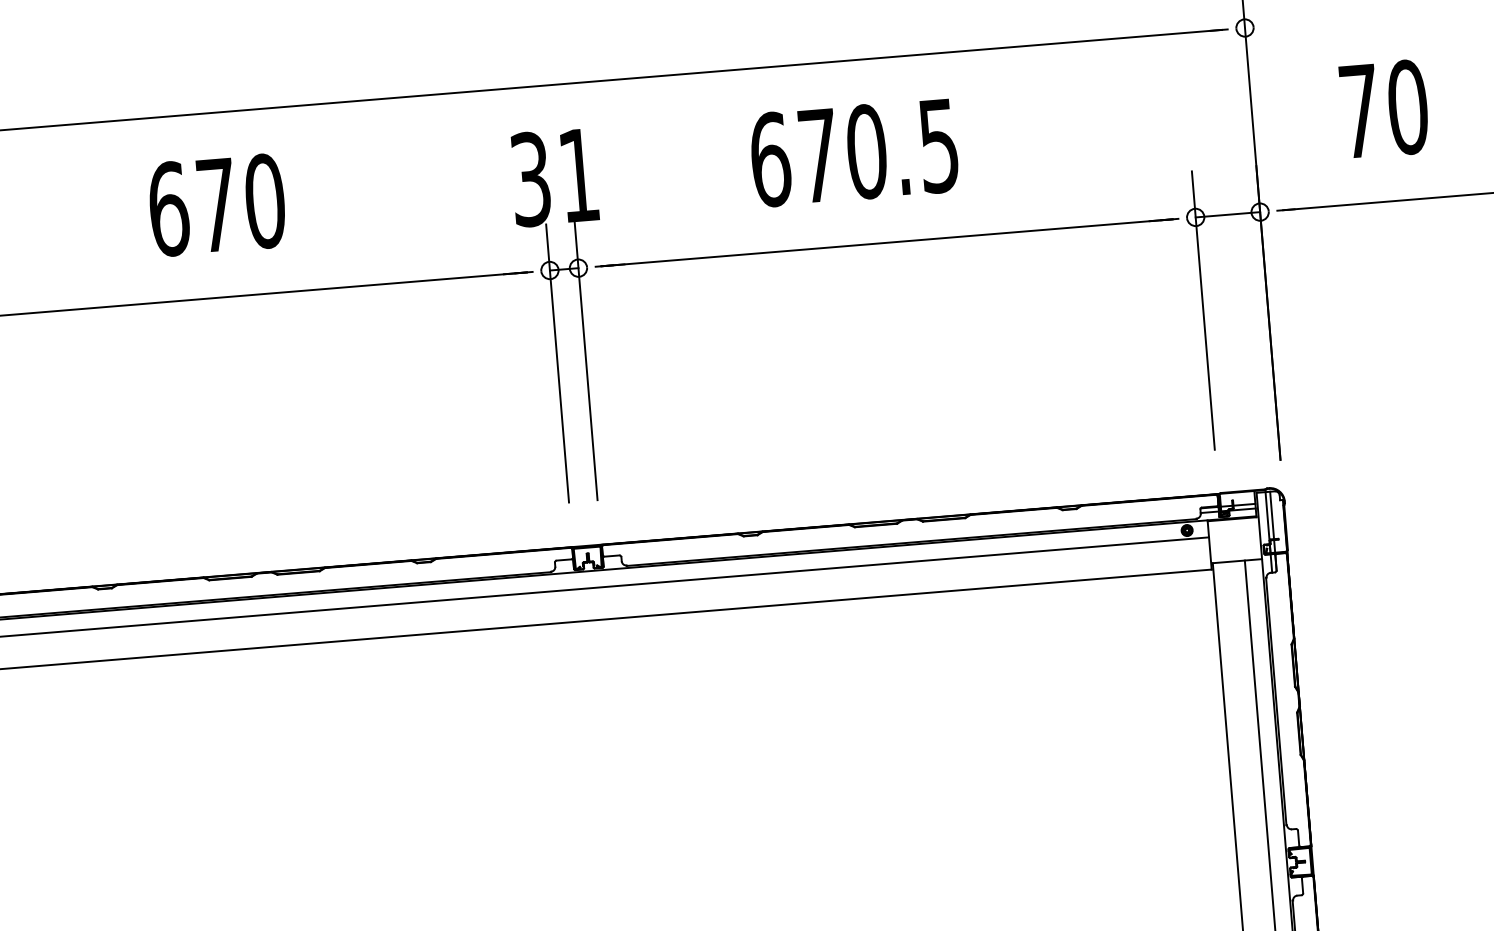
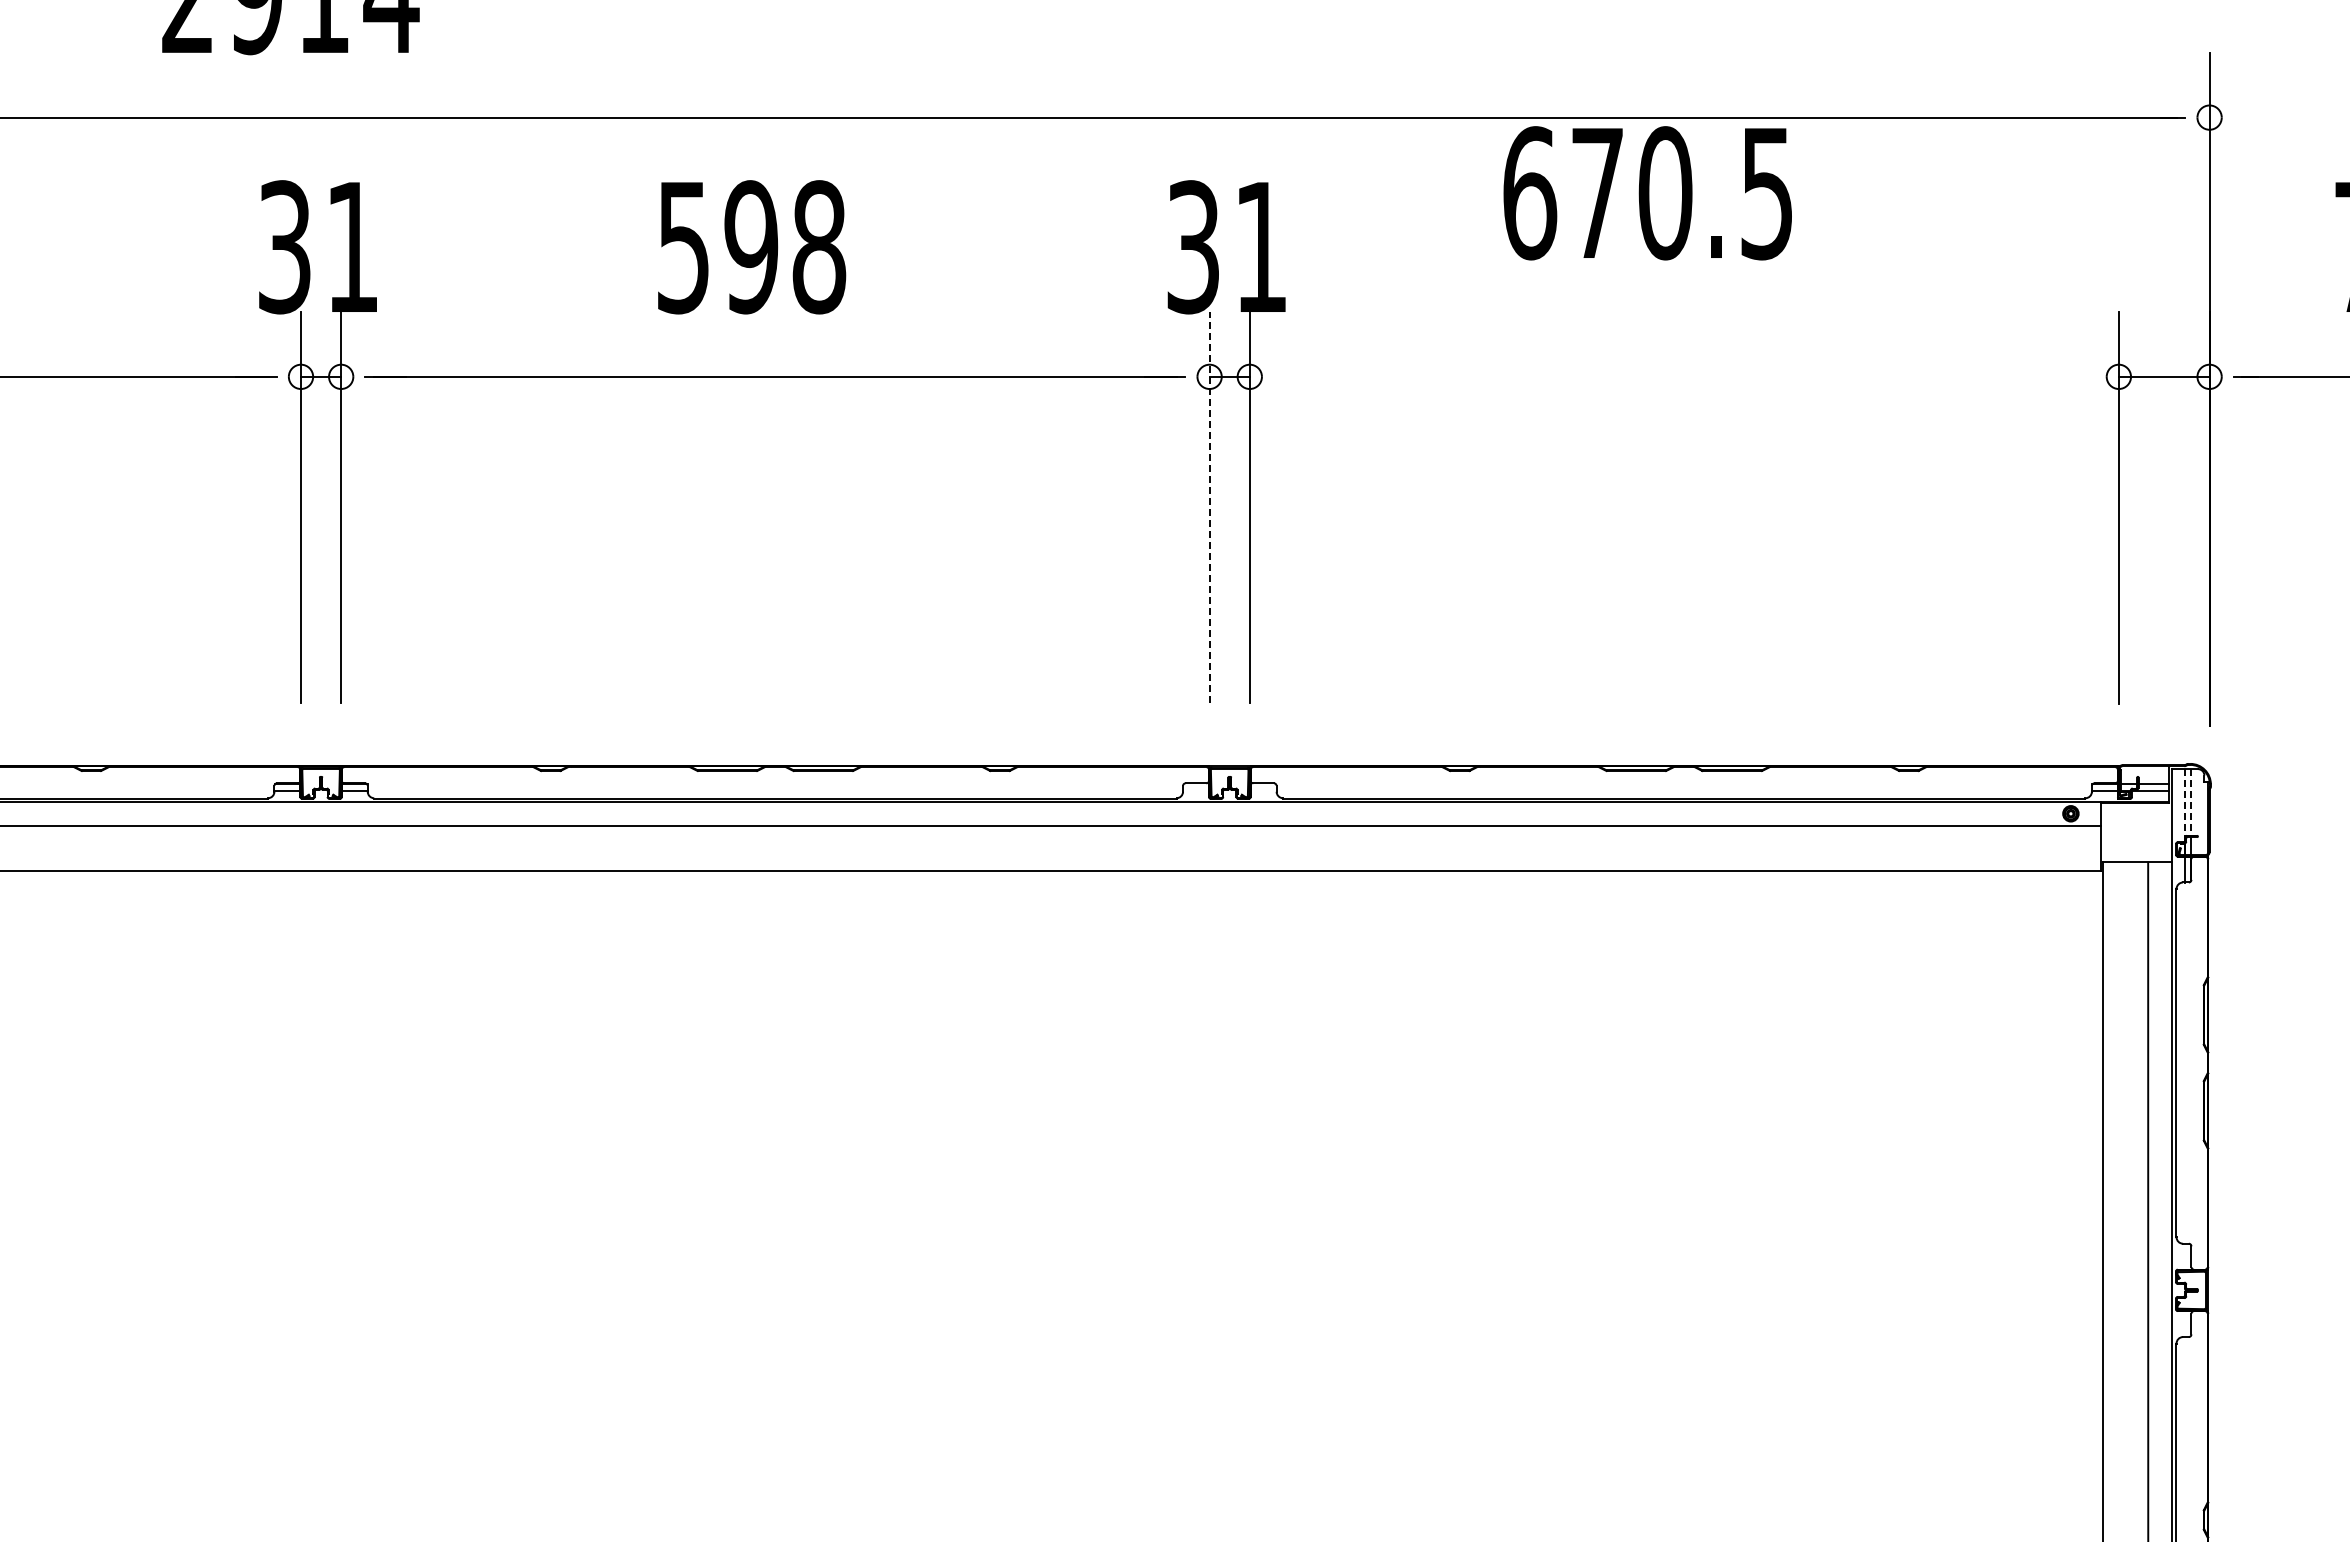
text: (854, 153) -> (1647, 193), moved
text: (217, 205) -> (751, 247), 670 -> 598
line: (887, 242) -> (1684, 376), removed
line: (557, 363) -> (1209, 507), solid -> dashed
line: (1272, 515) -> (2191, 802), solid -> dashed
line: (1267, 518) -> (2184, 805), solid -> dashed

